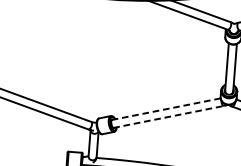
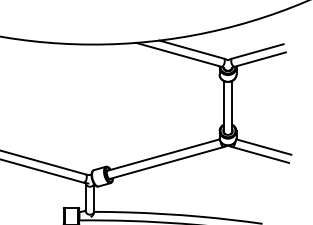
line: (166, 109) -> (163, 155), dashed -> solid
line: (169, 116) -> (167, 162), dashed -> solid

